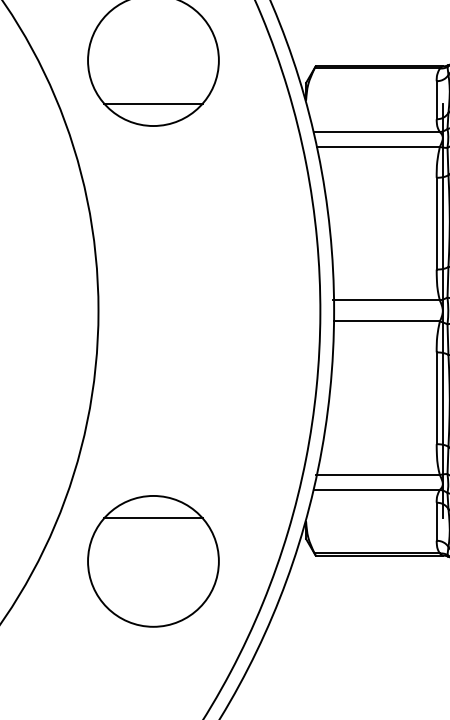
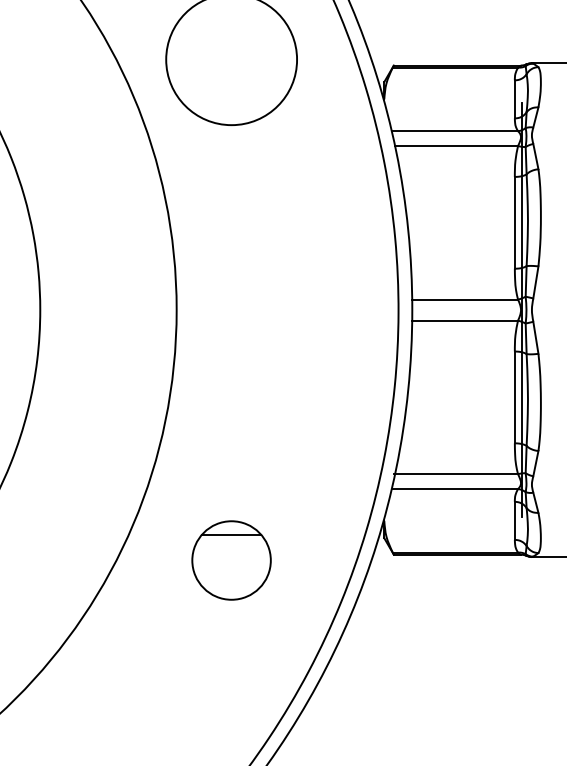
line: (153, 104) -> (231, 103), removed
part: (153, 561) -> (231, 560), size x0.6

